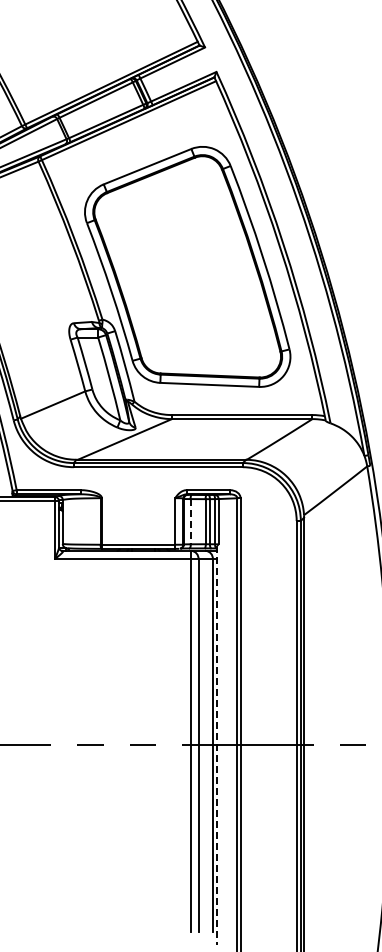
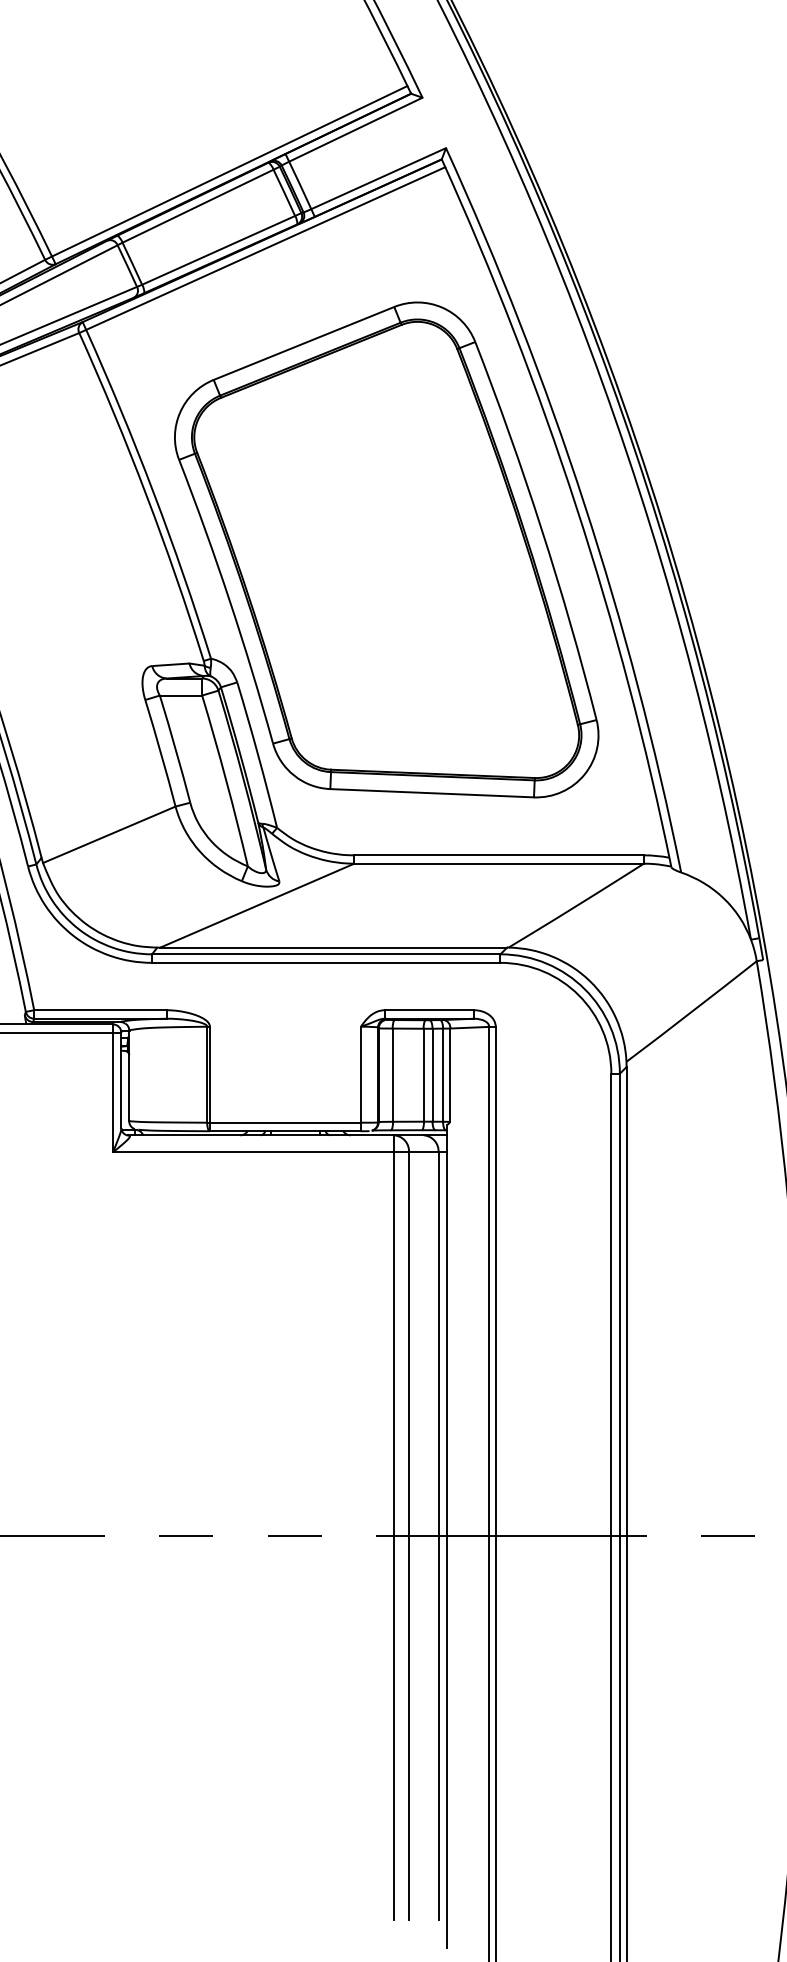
line: (190, 521) -> (392, 1074), dashed -> solid
line: (217, 745) -> (448, 1536), dashed -> solid

